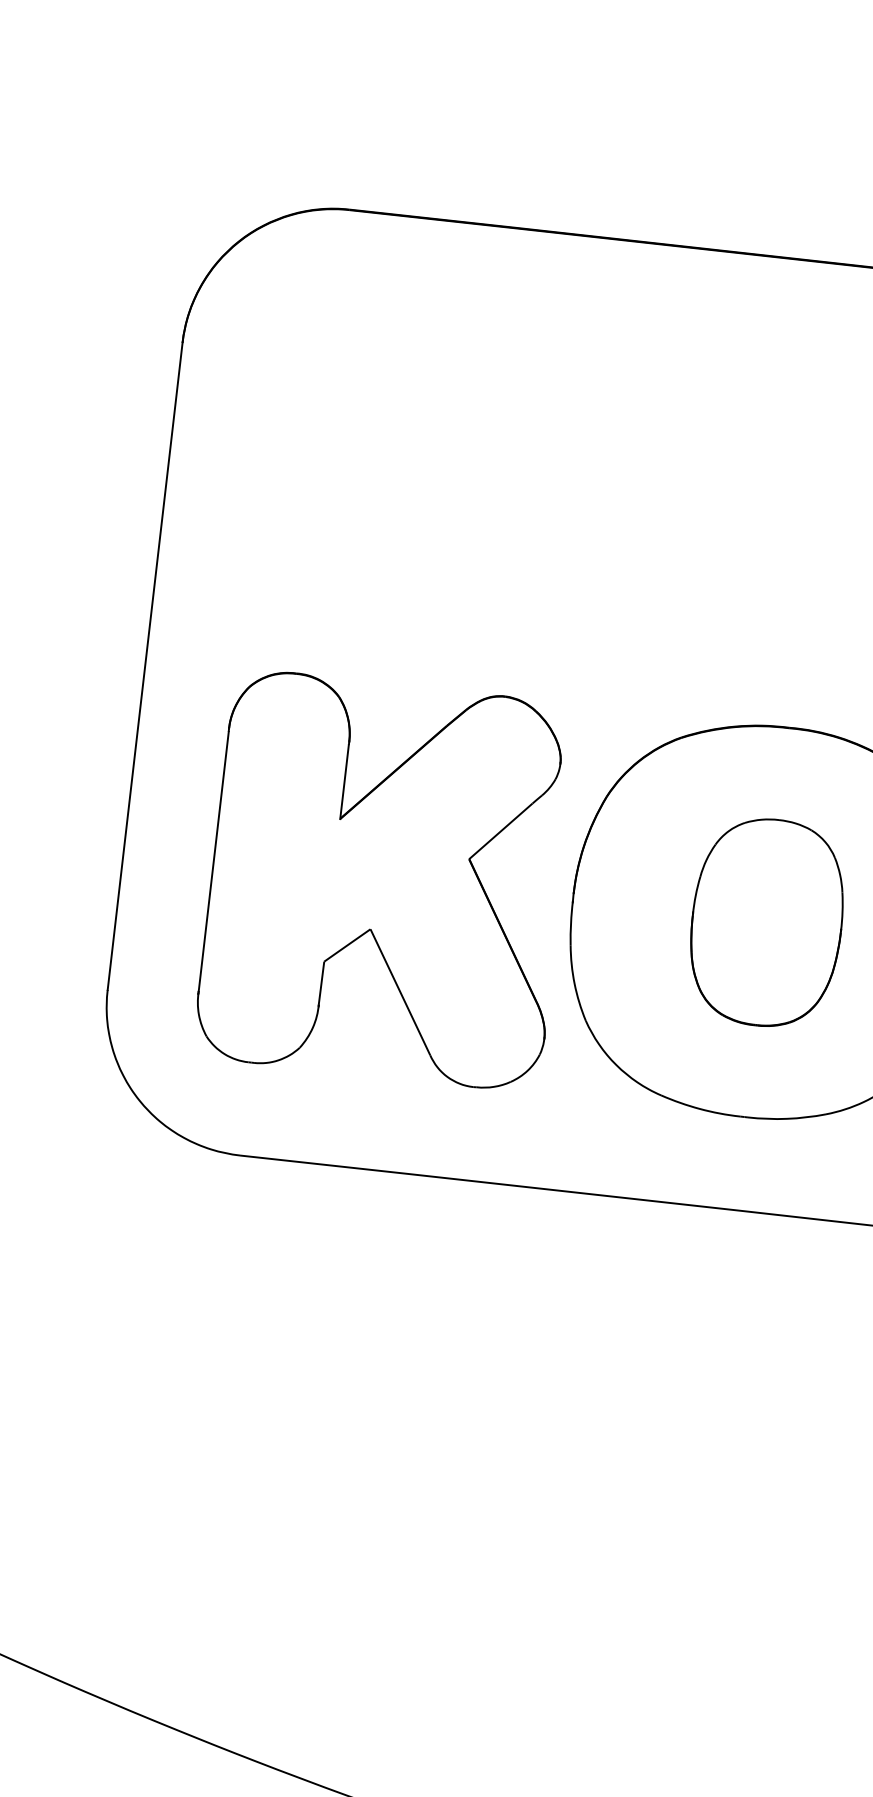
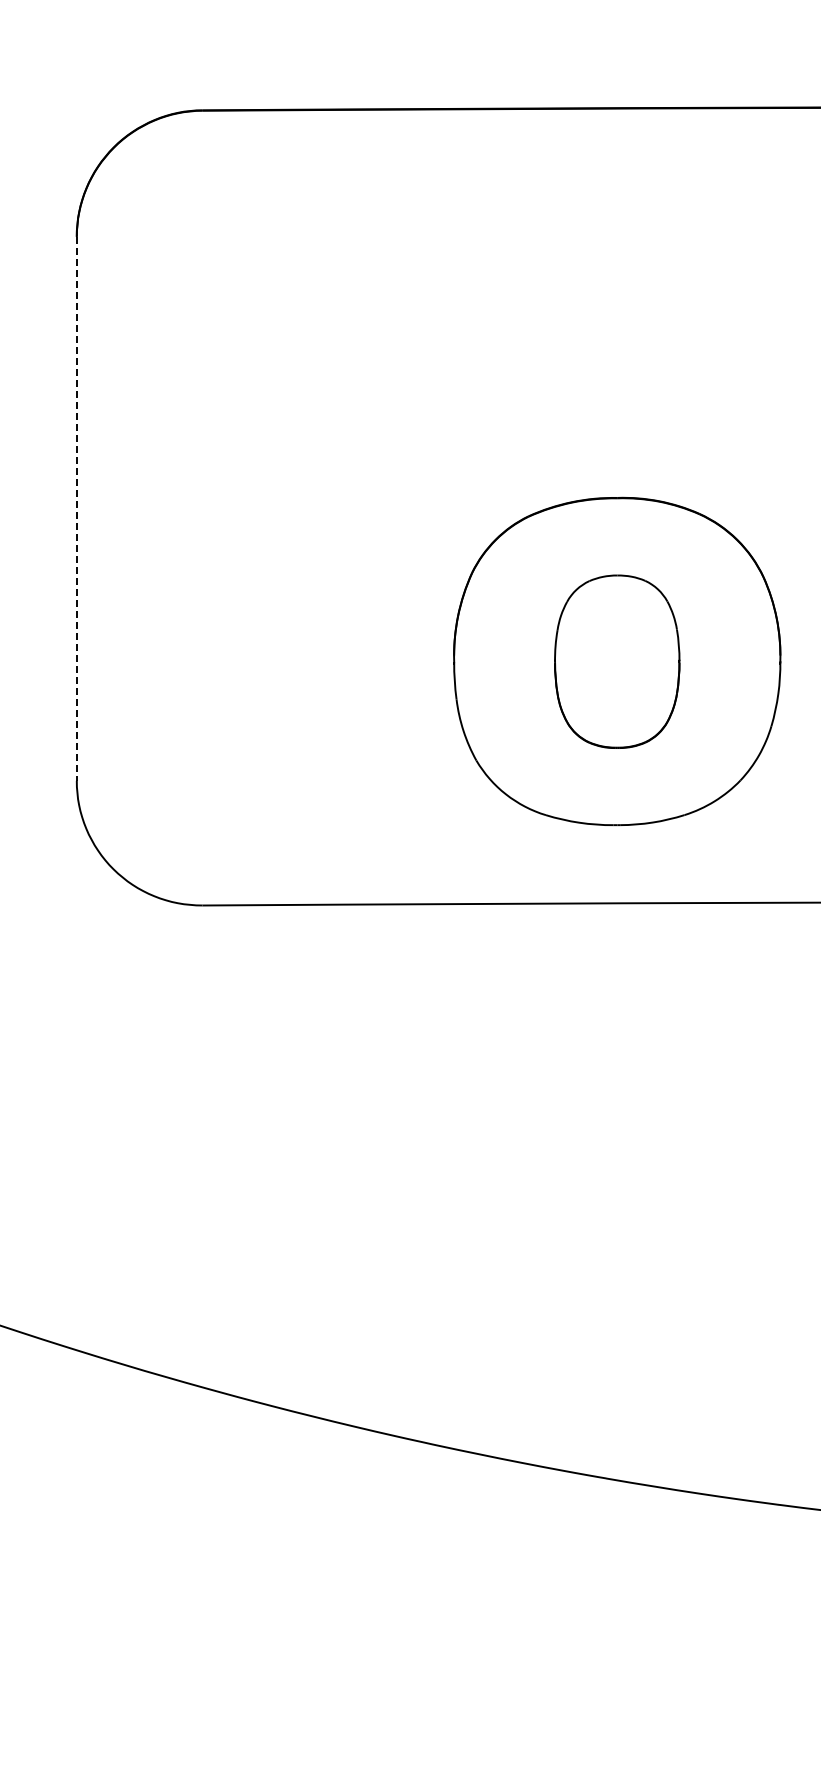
line: (144, 667) -> (76, 509), solid -> dashed
part: (386, 880) -> (297, 663), removed

